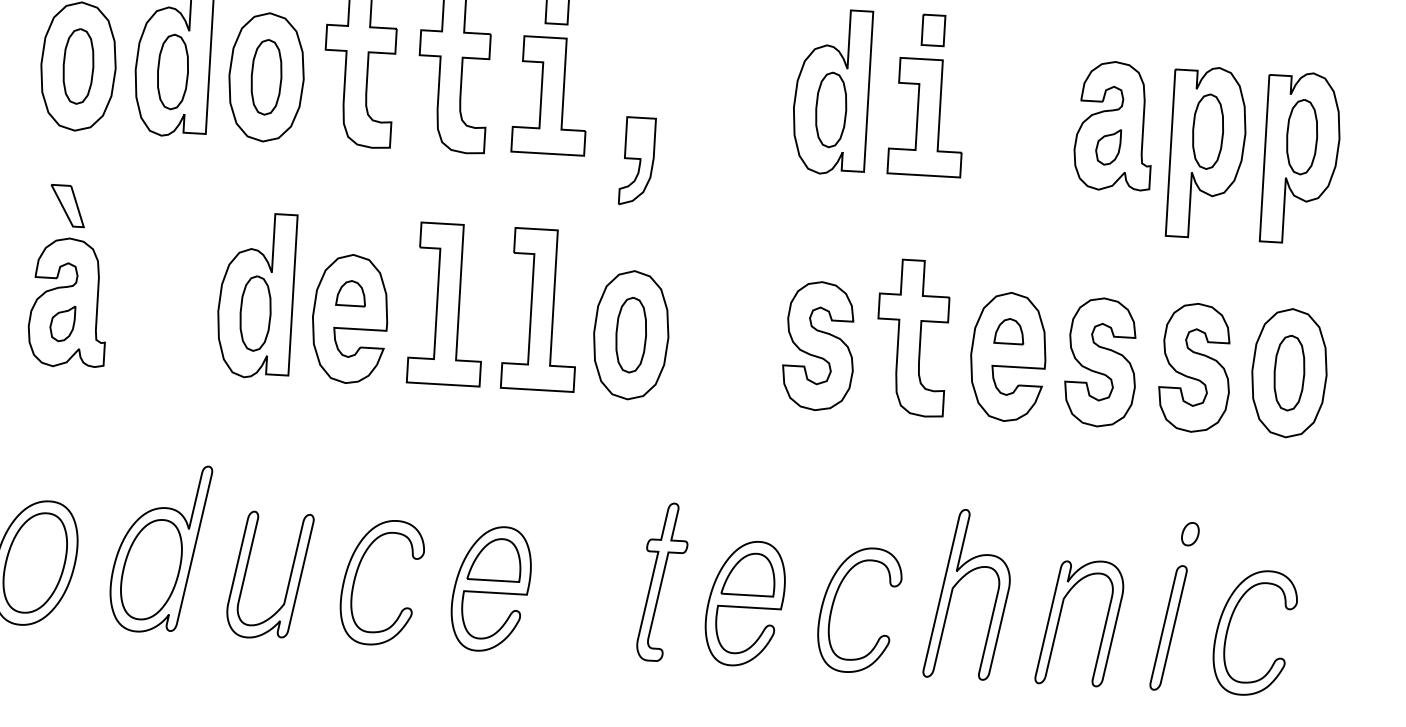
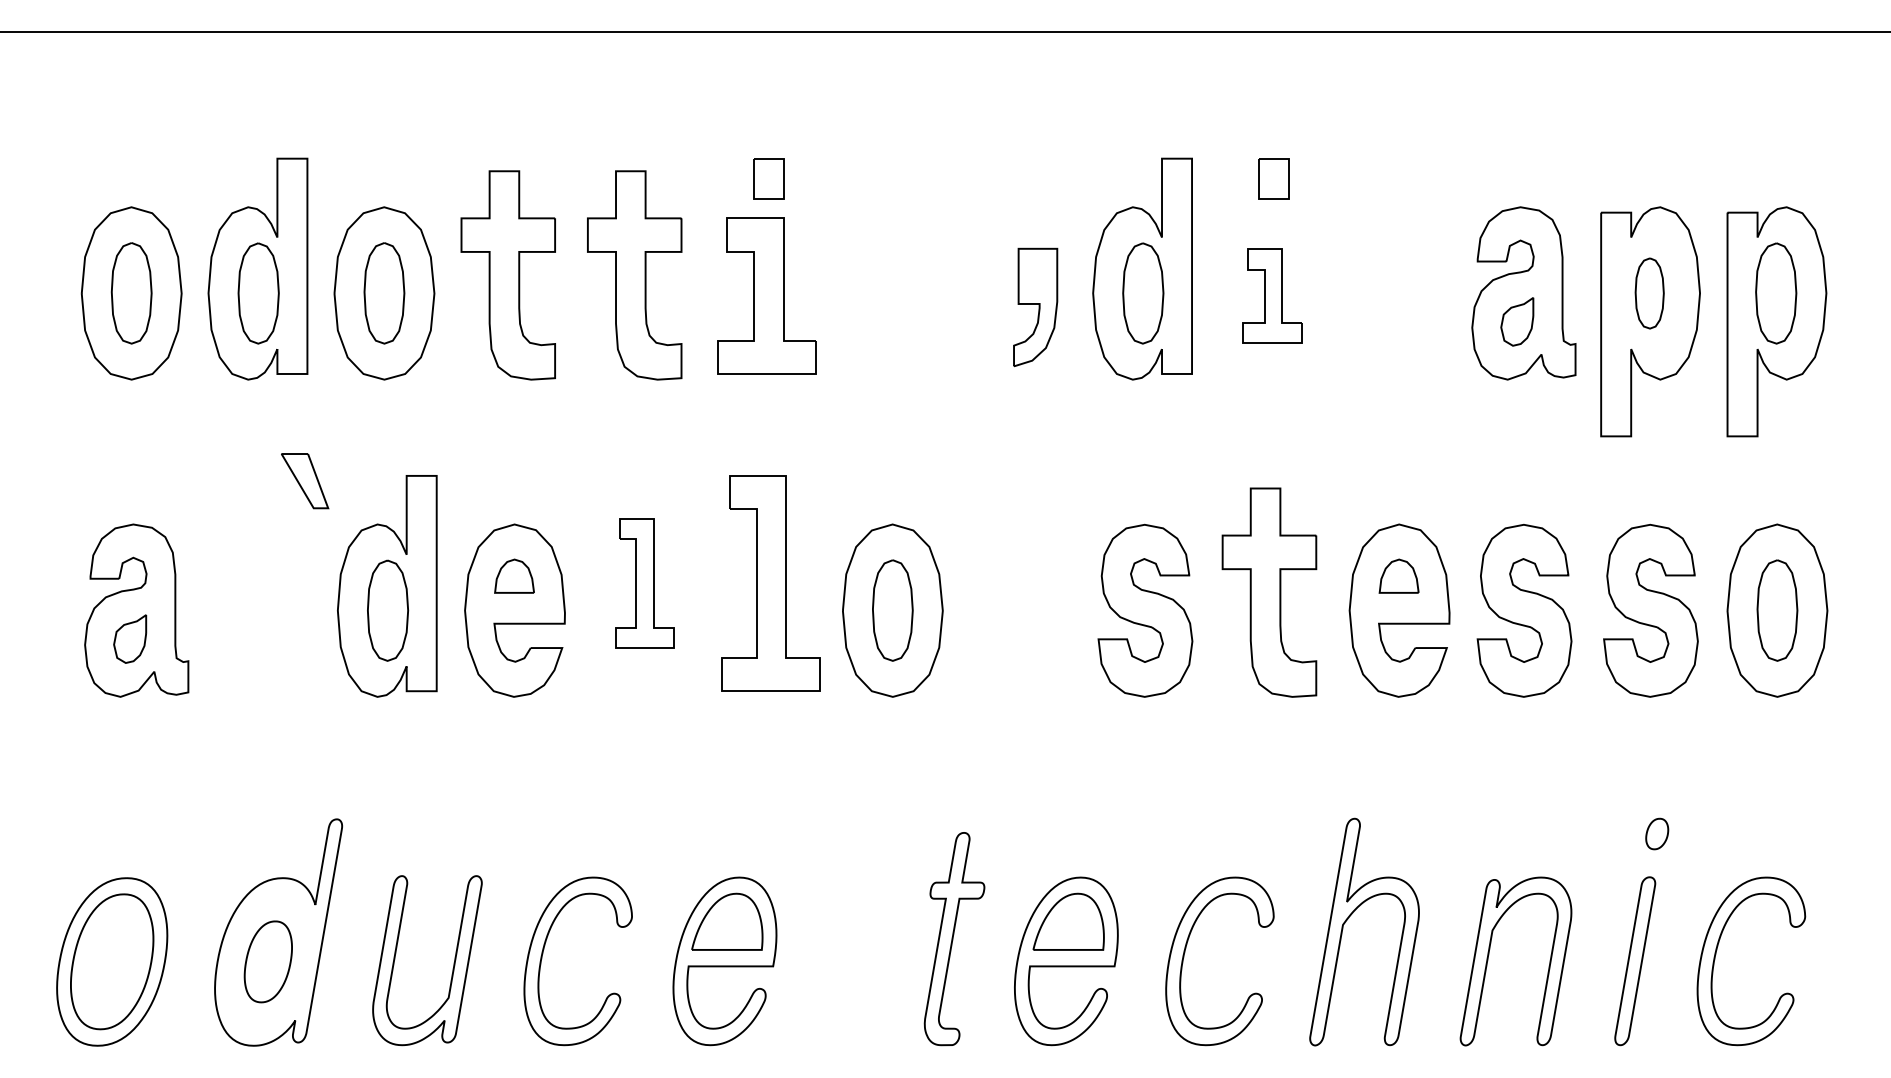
part: (927, 117) -> (1272, 295), size x0.6
part: (1207, 131) -> (1649, 293), size x0.7
part: (637, 161) -> (1035, 307), moved
part: (68, 206) -> (305, 481), moved
part: (447, 304) -> (644, 583), size x0.6
part: (151, 569) -> (268, 961), size x0.6

